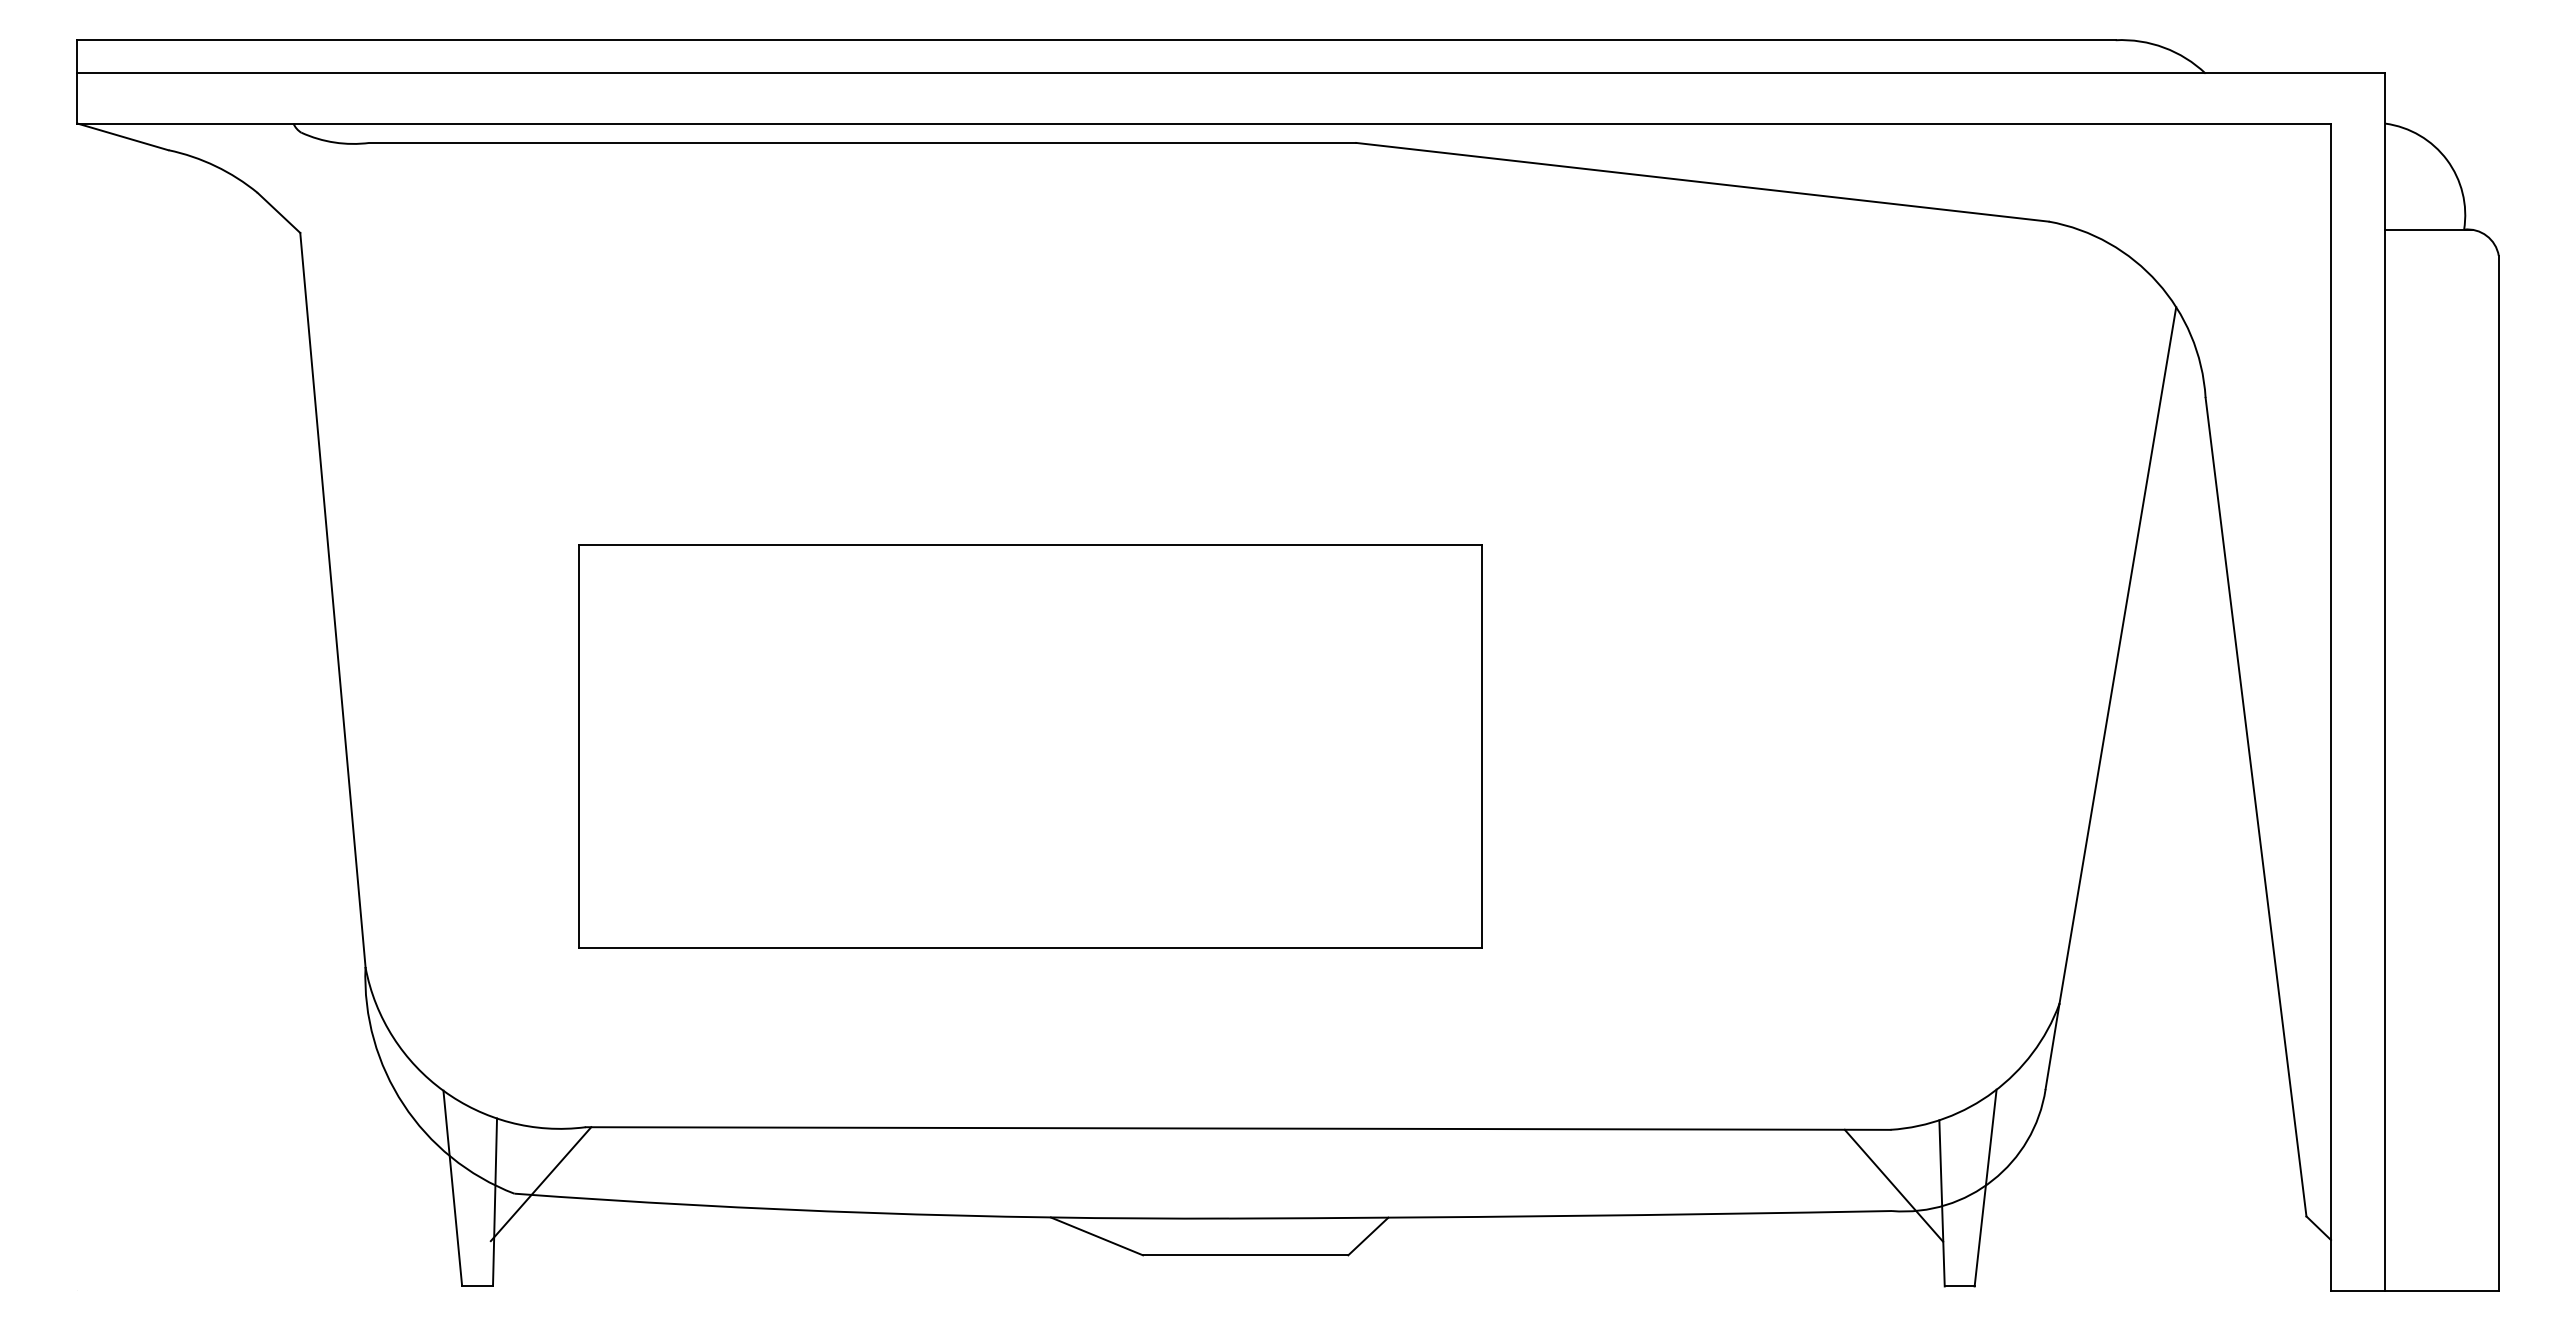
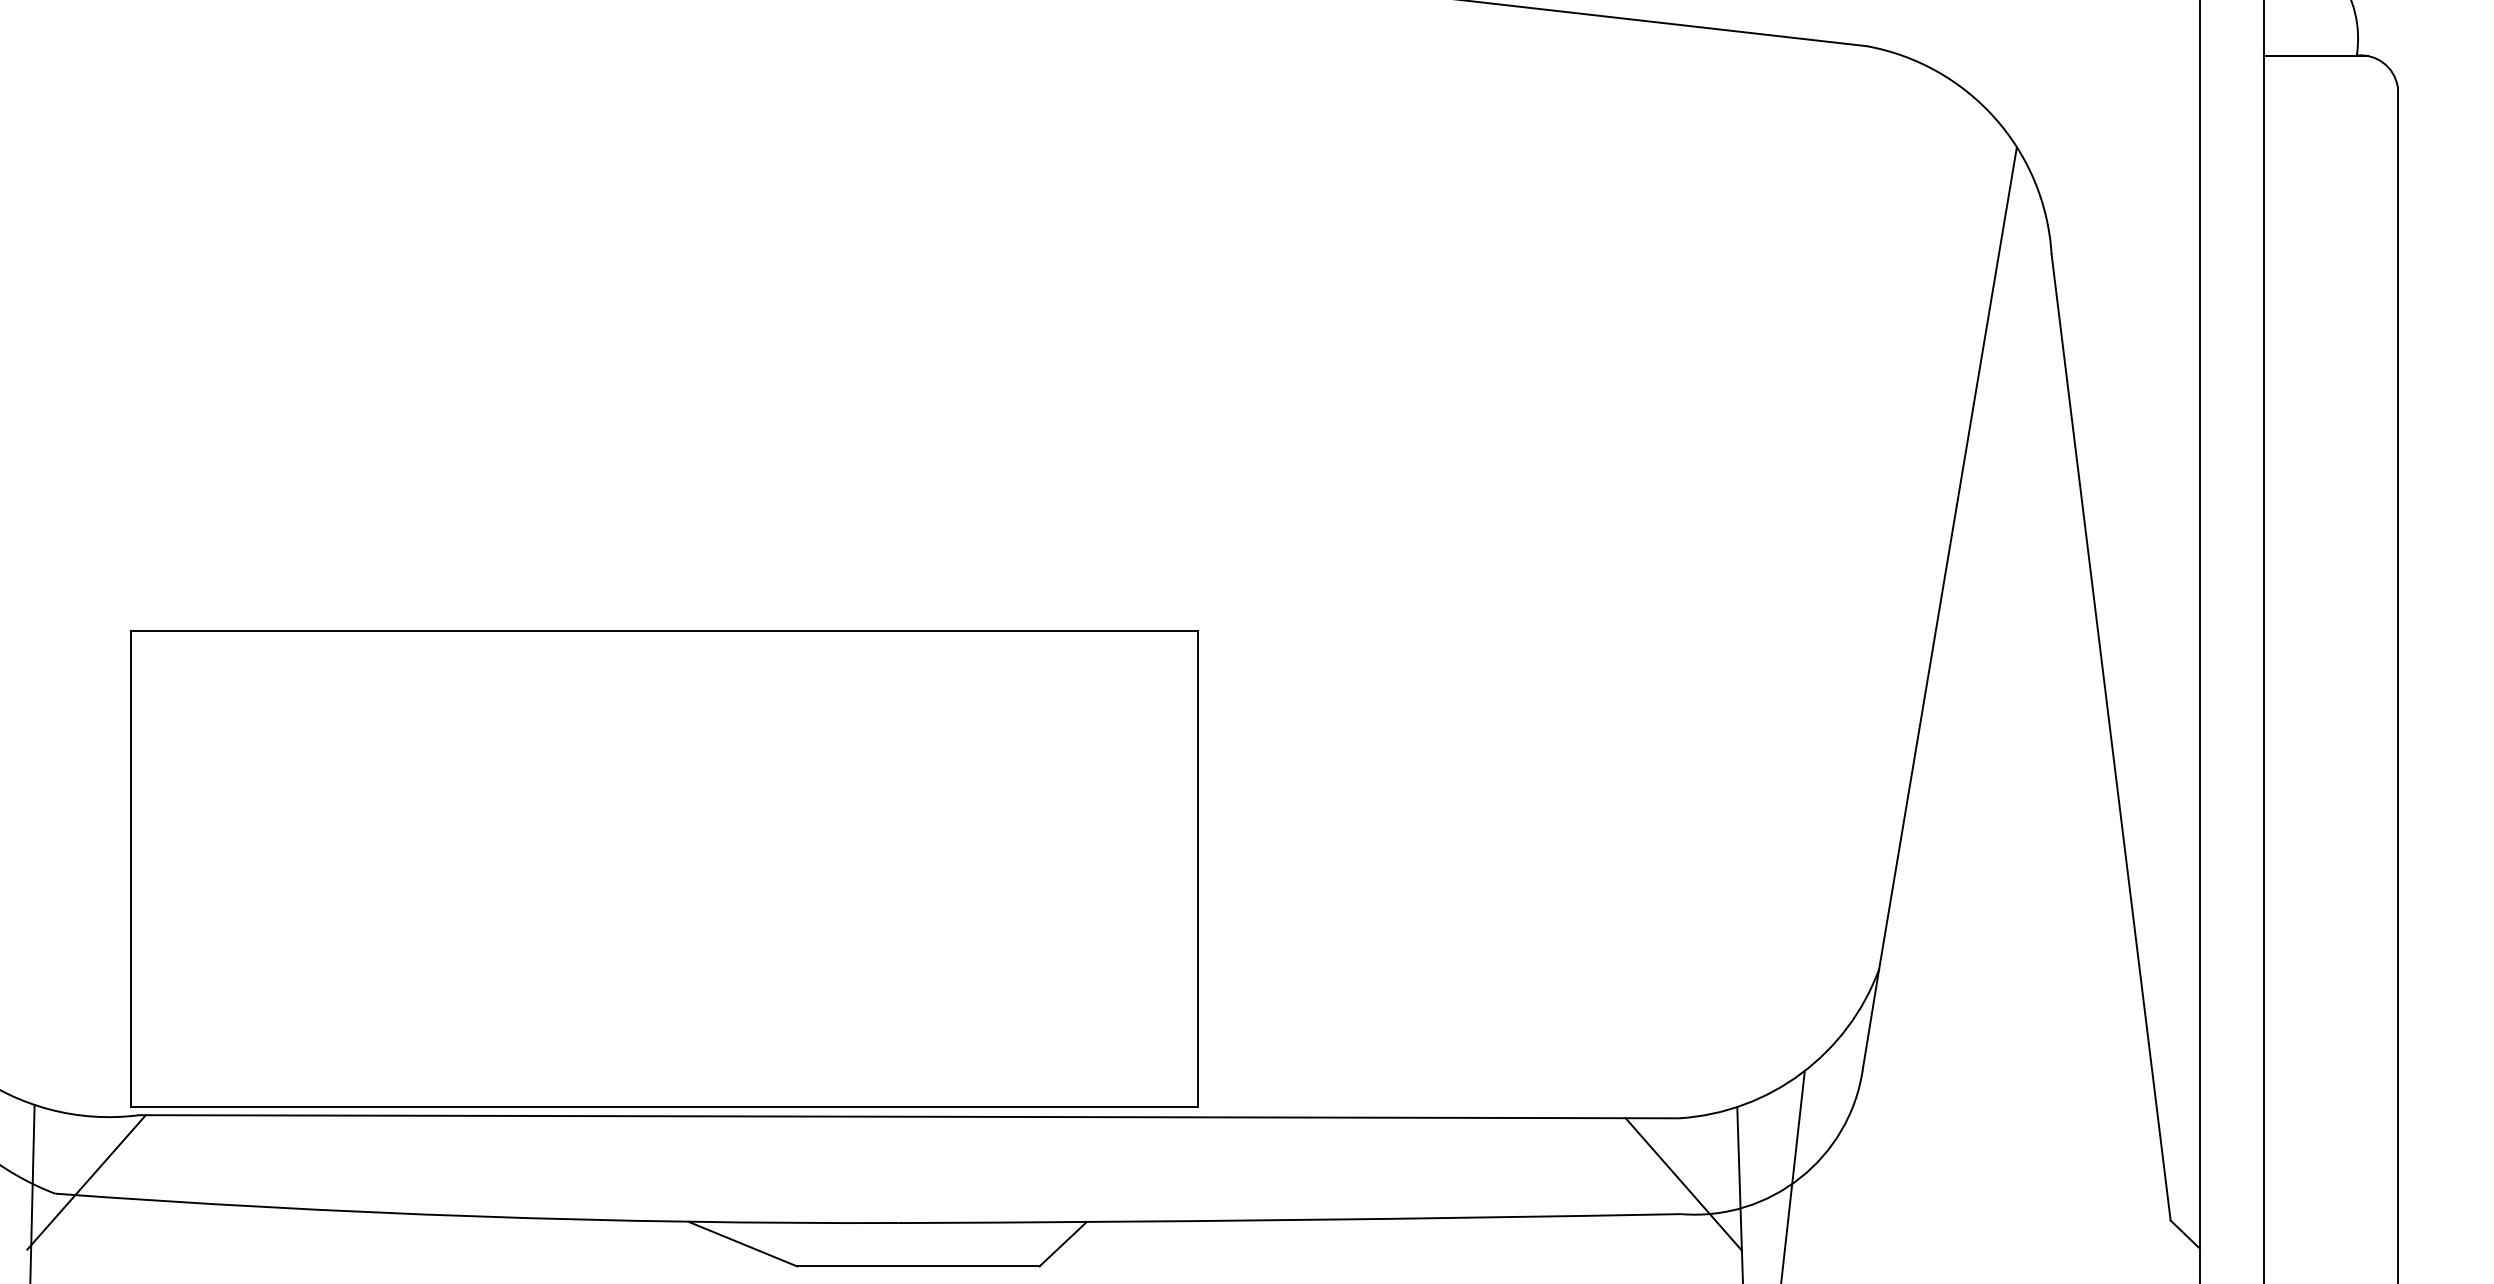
part: (1030, 746) -> (664, 868), moved

